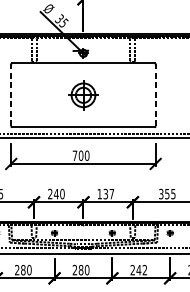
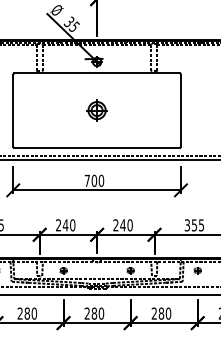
line: (11, 95) -> (13, 110), dashed -> solid
part: (82, 95) -> (96, 110), size x0.62
line: (155, 95) -> (180, 110), dashed -> solid
text: (105, 194) -> (122, 225), 137 -> 240
text: (141, 270) -> (164, 313), 242 -> 280

